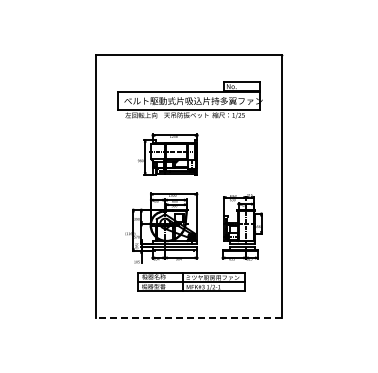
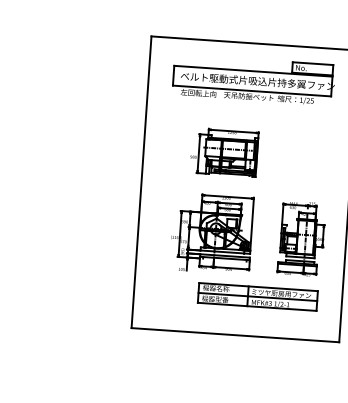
part: (189, 99) -> (253, 79), moved
part: (191, 281) -> (257, 296), moved
line: (188, 317) -> (234, 335), dashed -> solid

